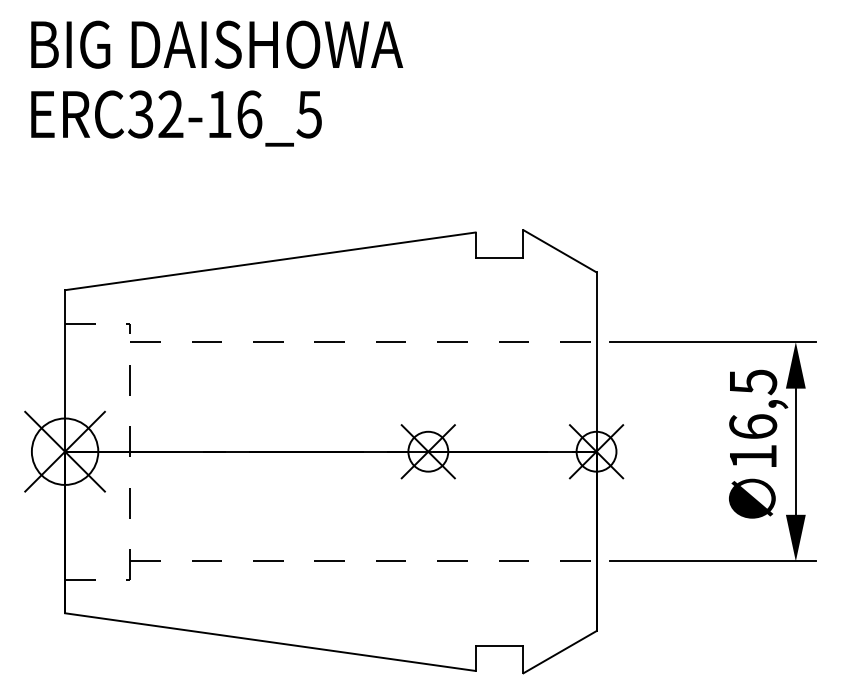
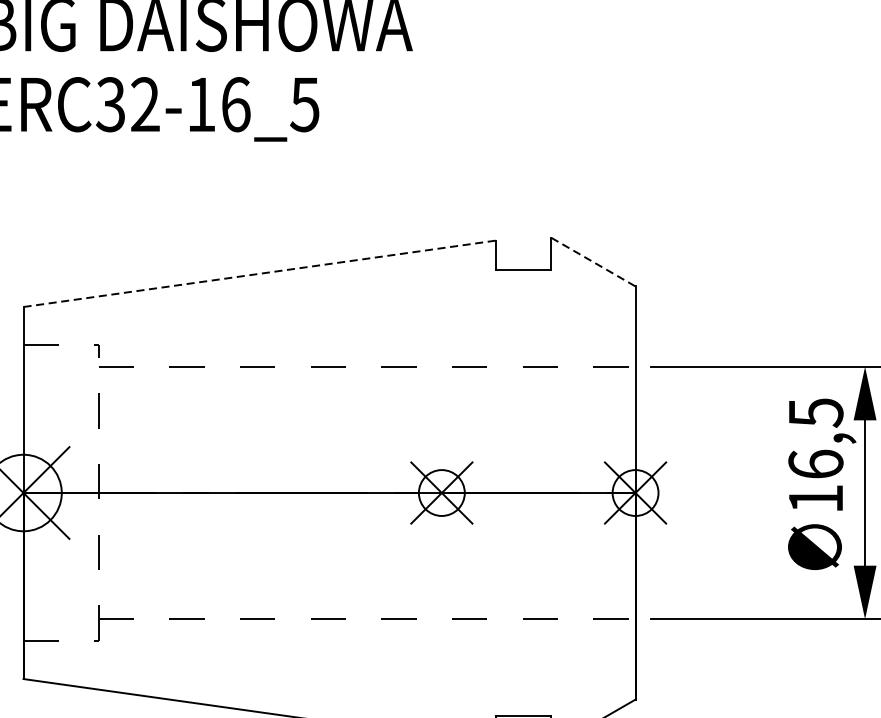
line: (560, 251) -> (594, 262), solid -> dashed
line: (270, 261) -> (260, 273), solid -> dashed

